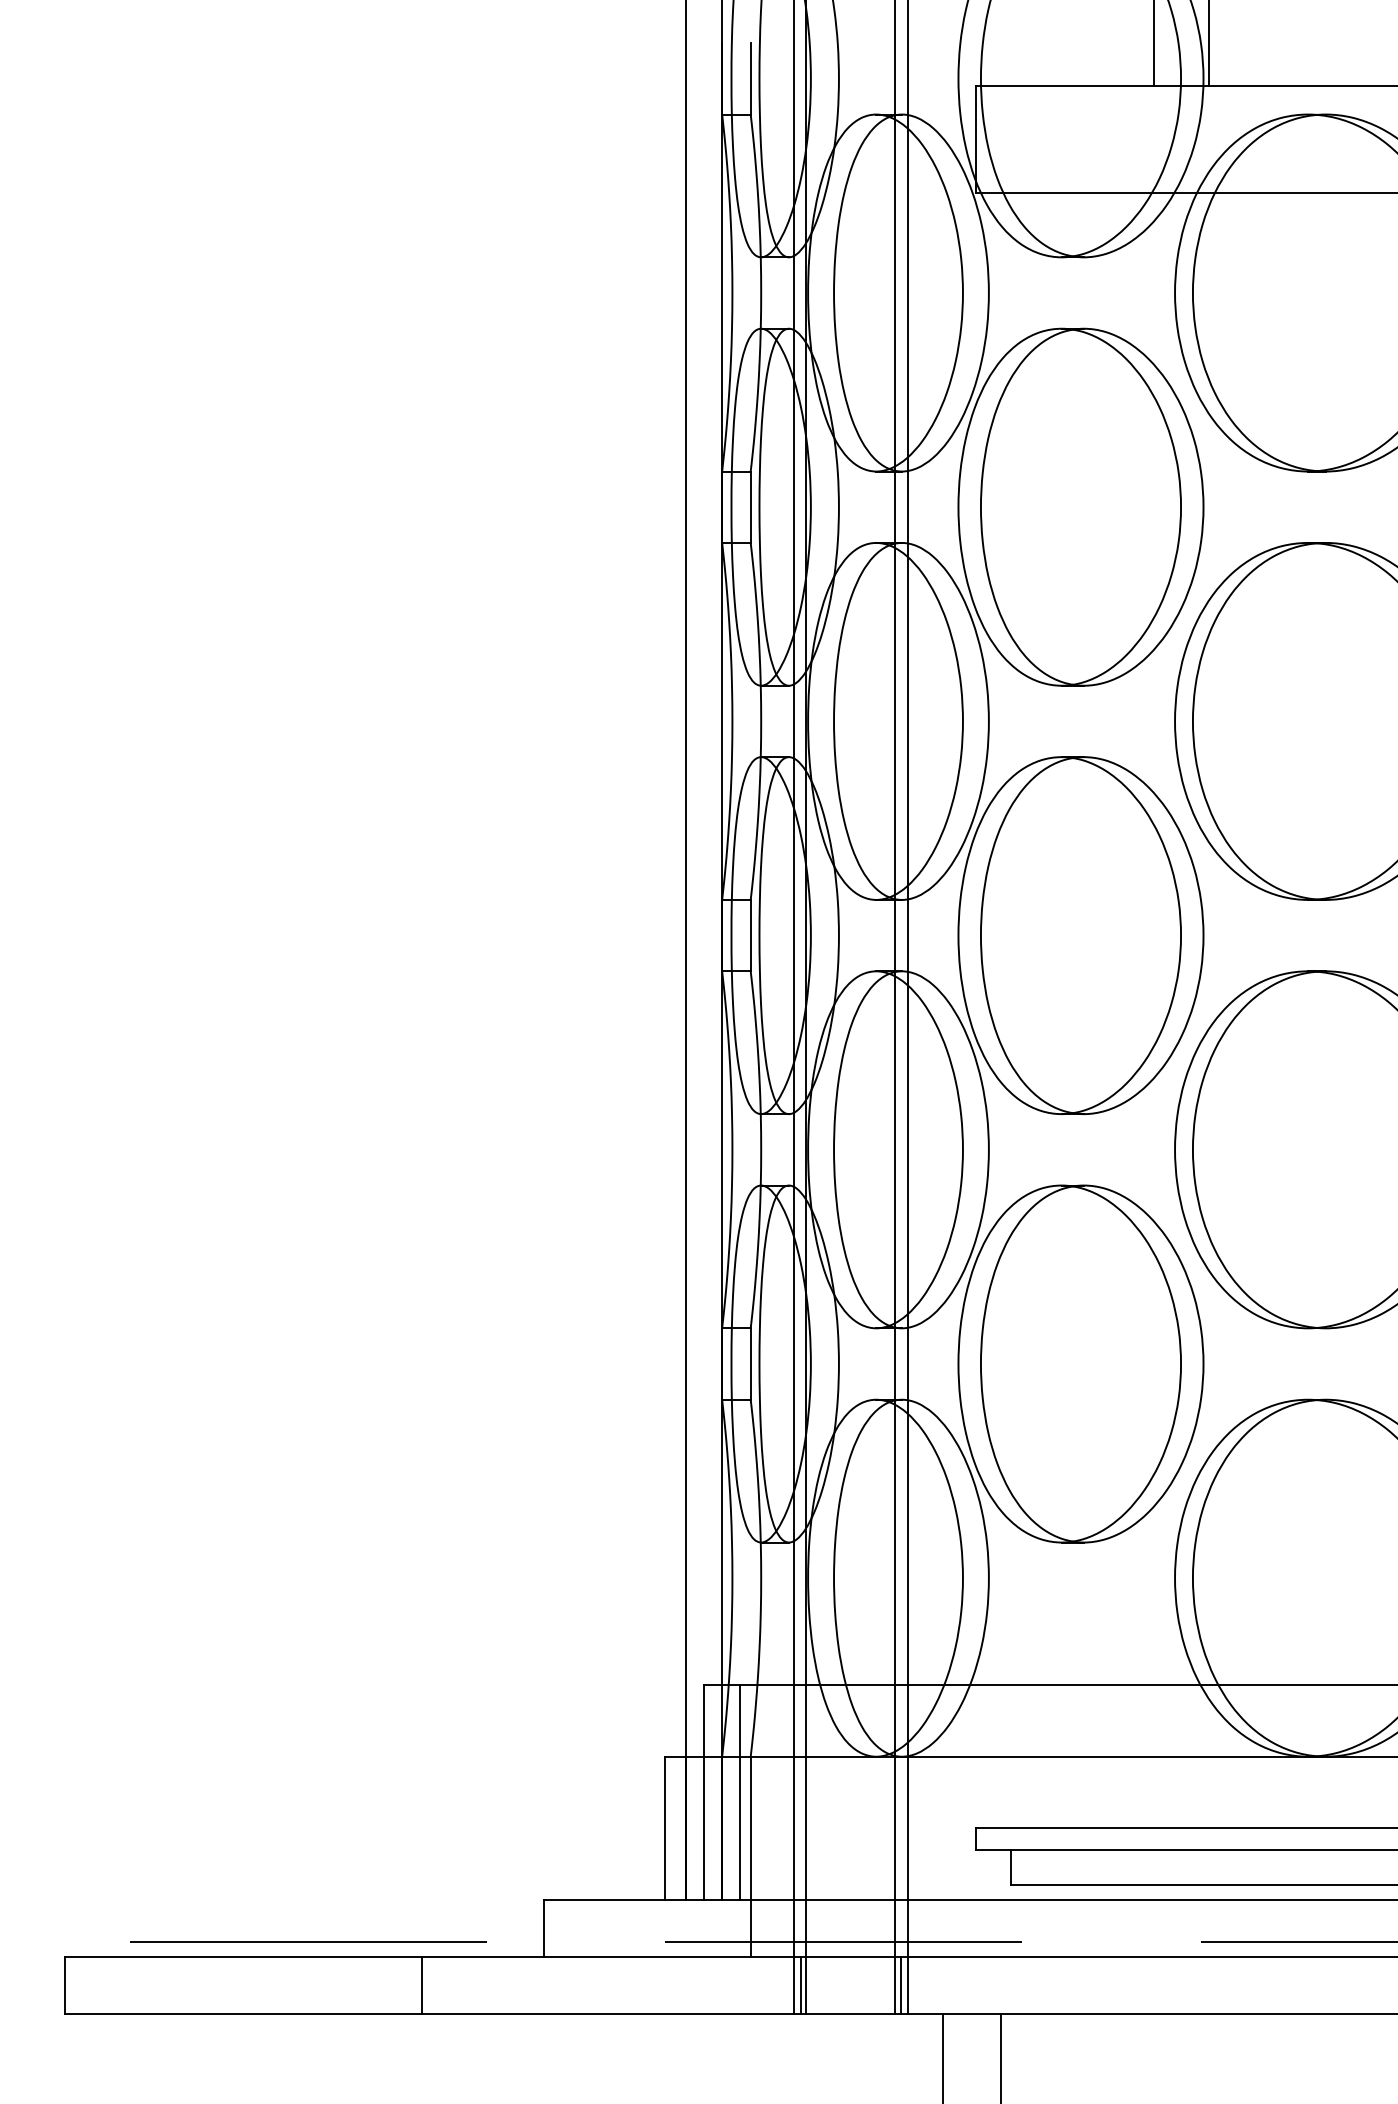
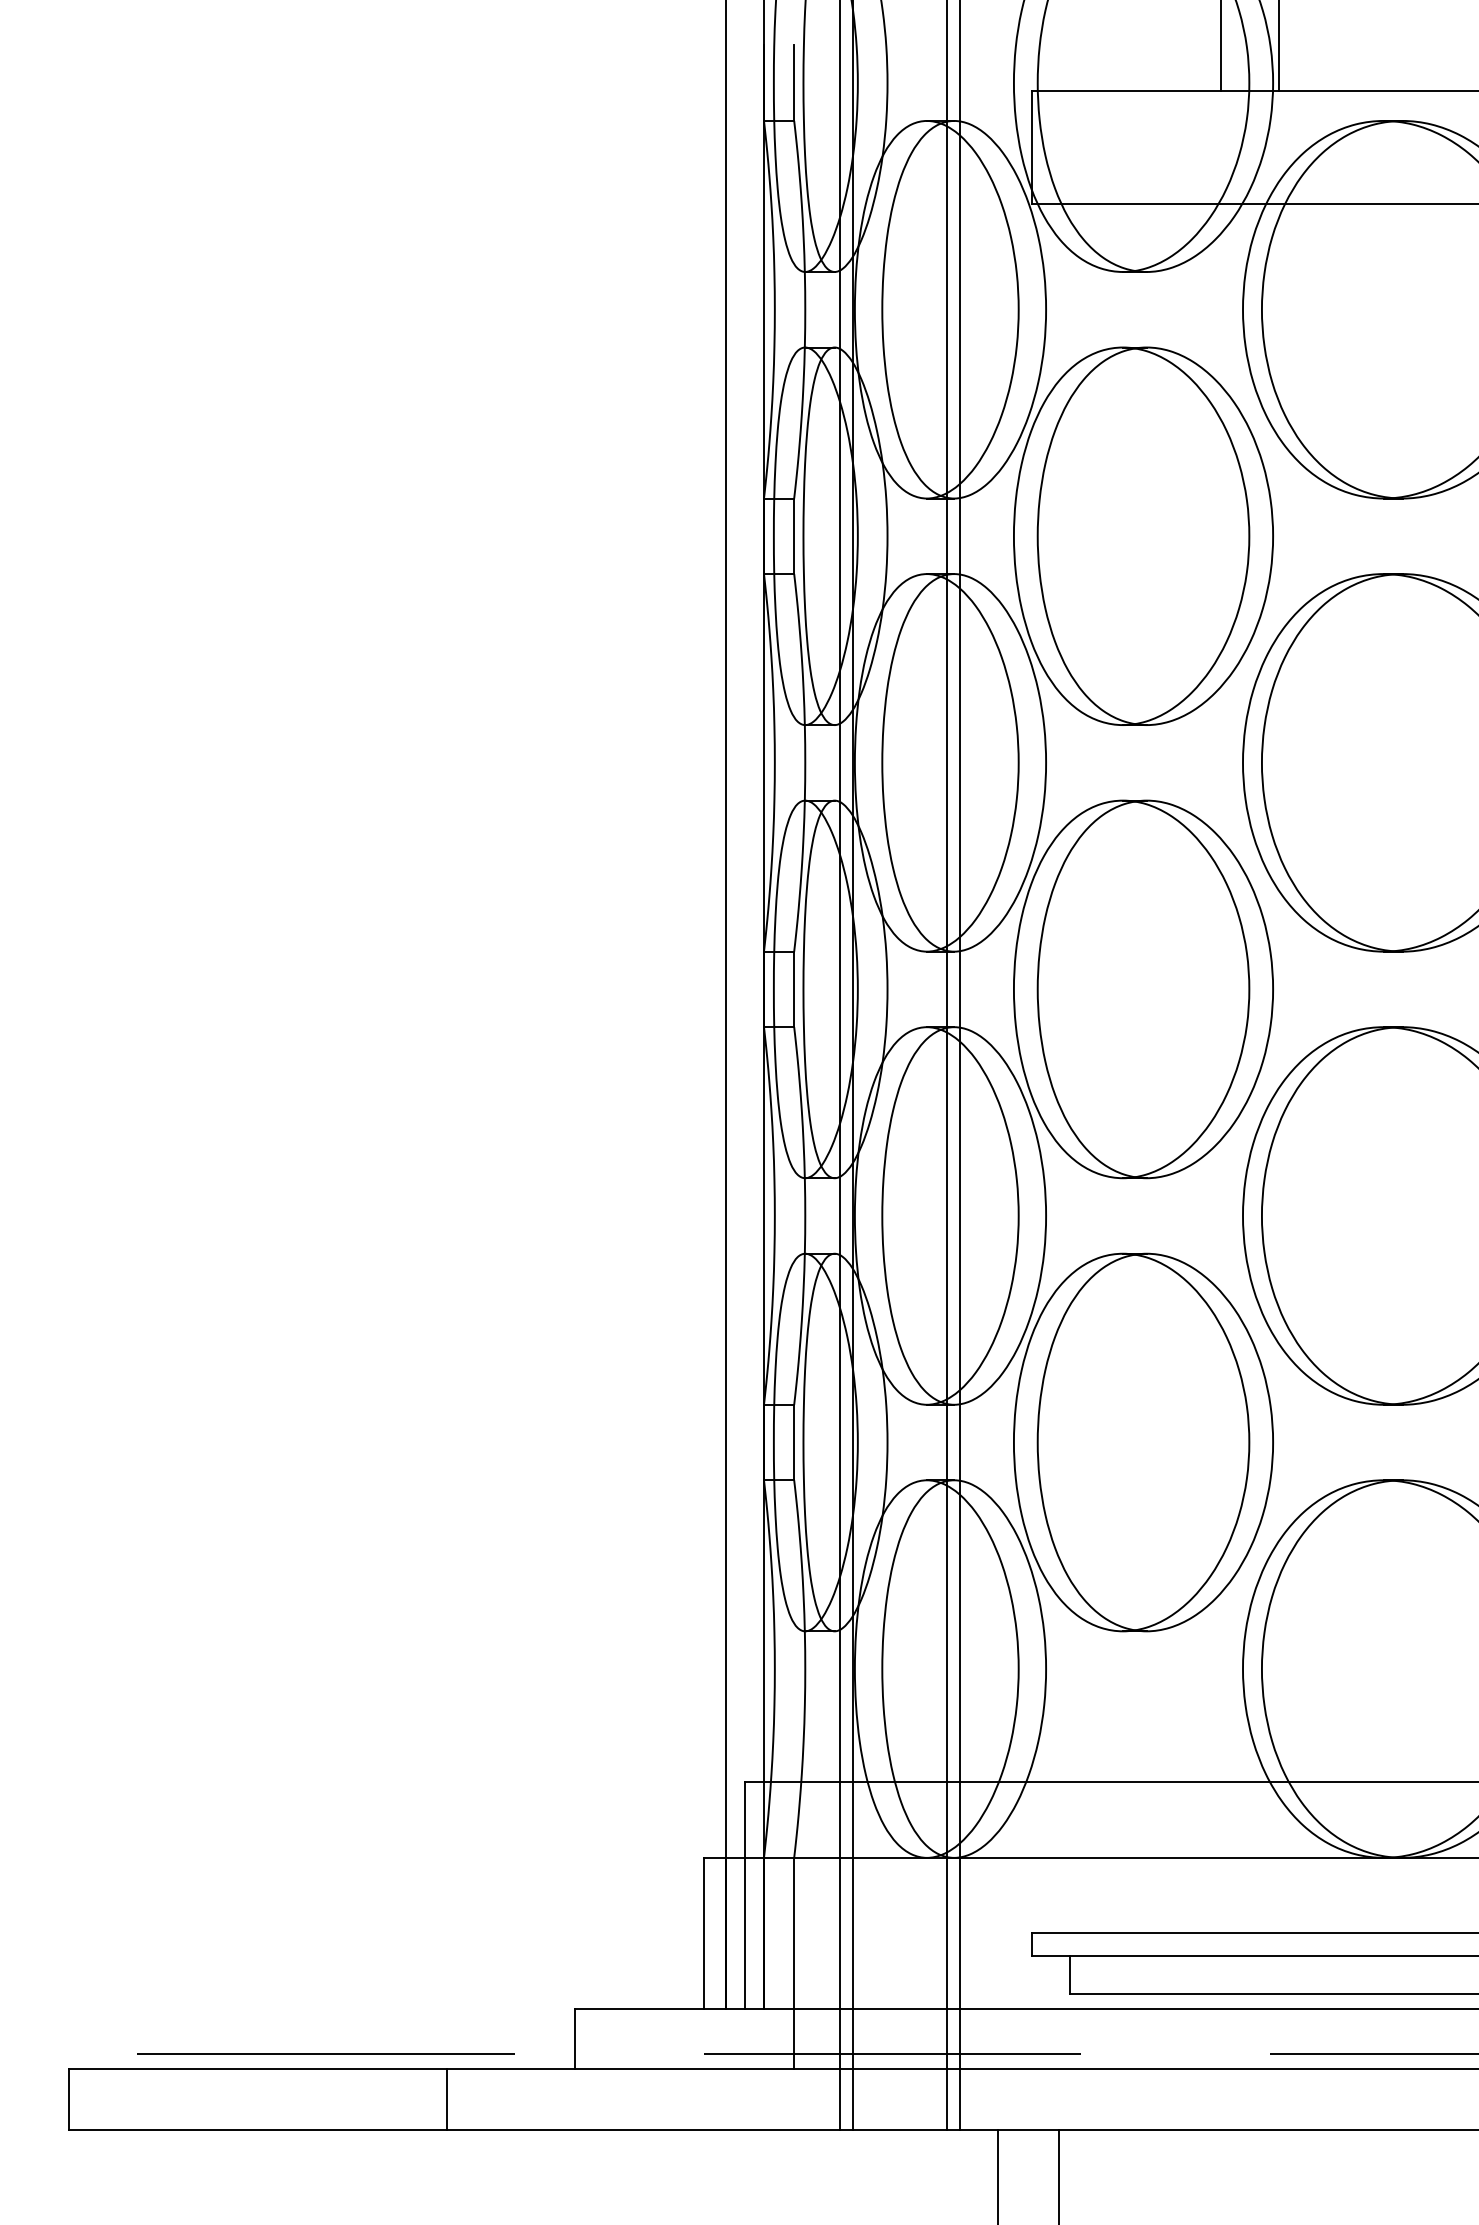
line: (739, 1792) -> (782, 1895), removed
line: (800, 1984) -> (846, 2098), removed
line: (900, 1984) -> (952, 2098), removed

